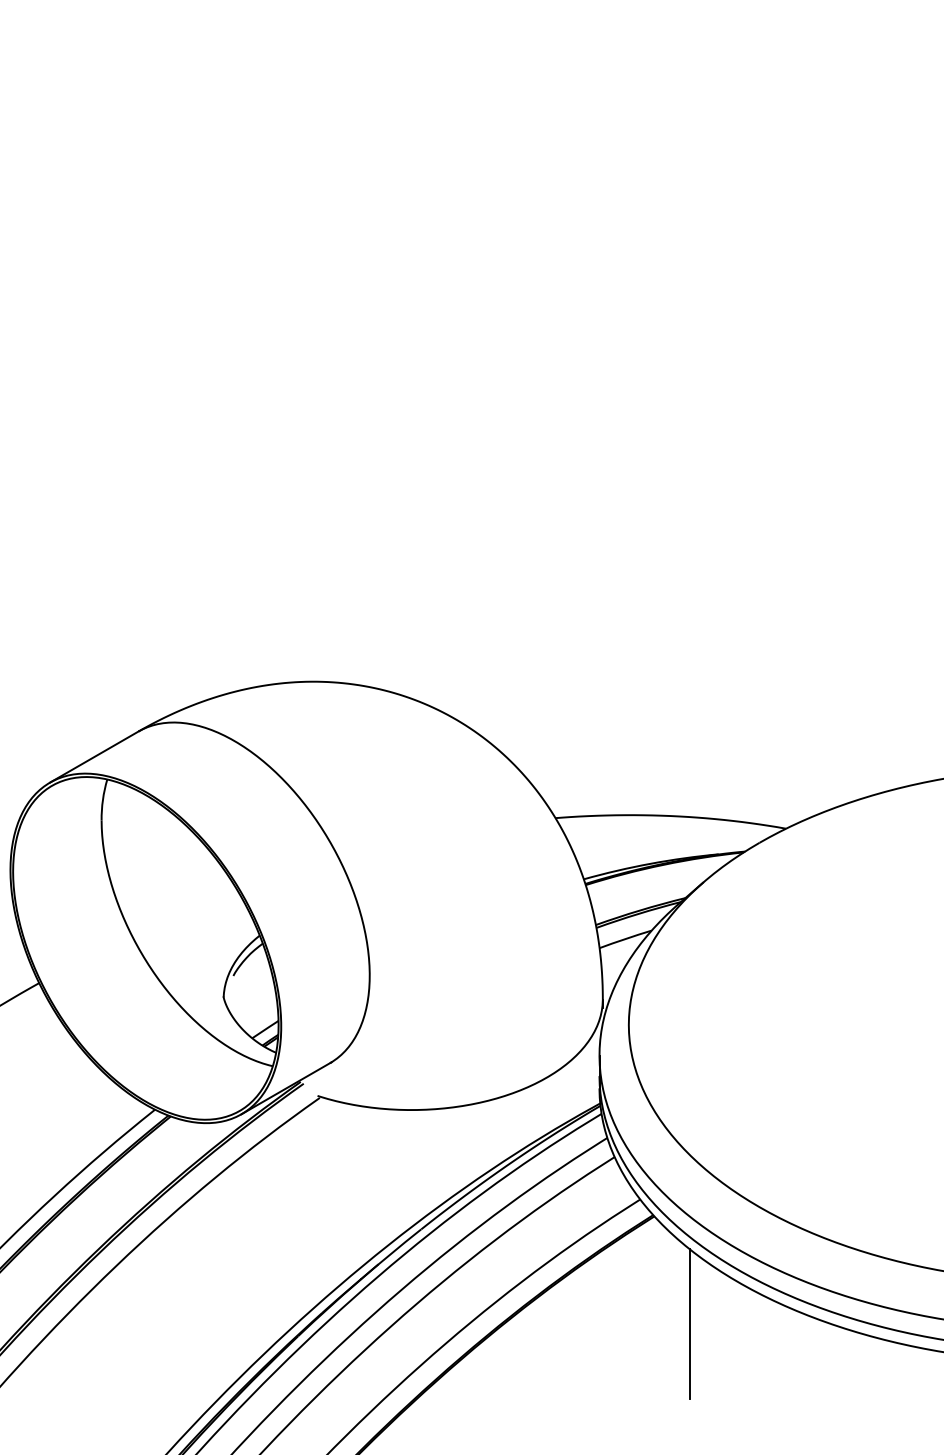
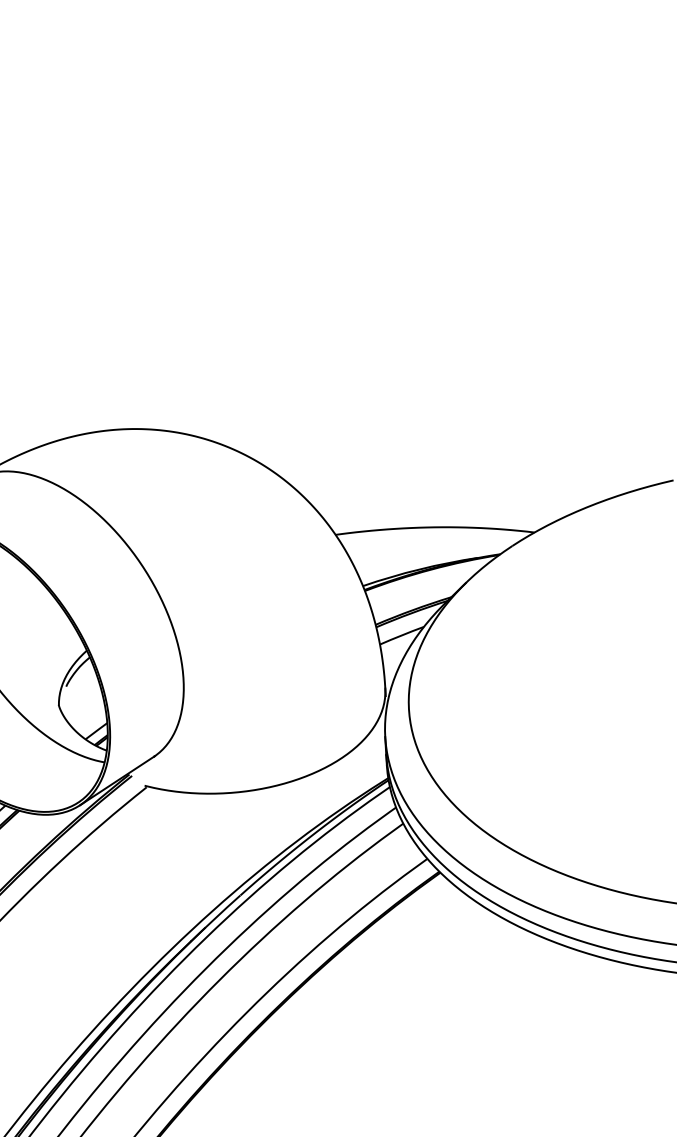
line: (689, 1324) -> (476, 963), removed

